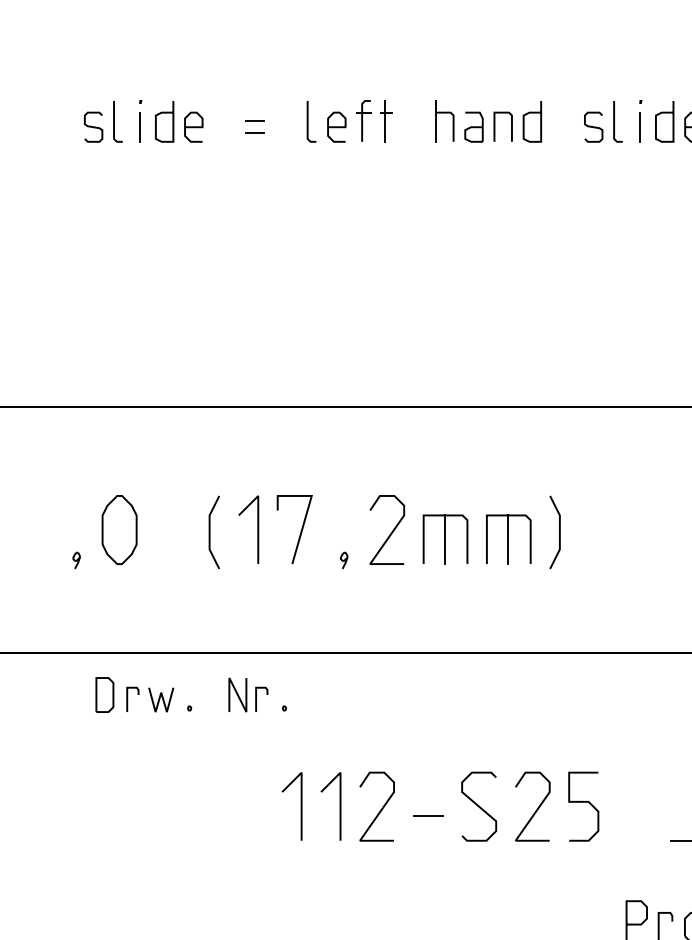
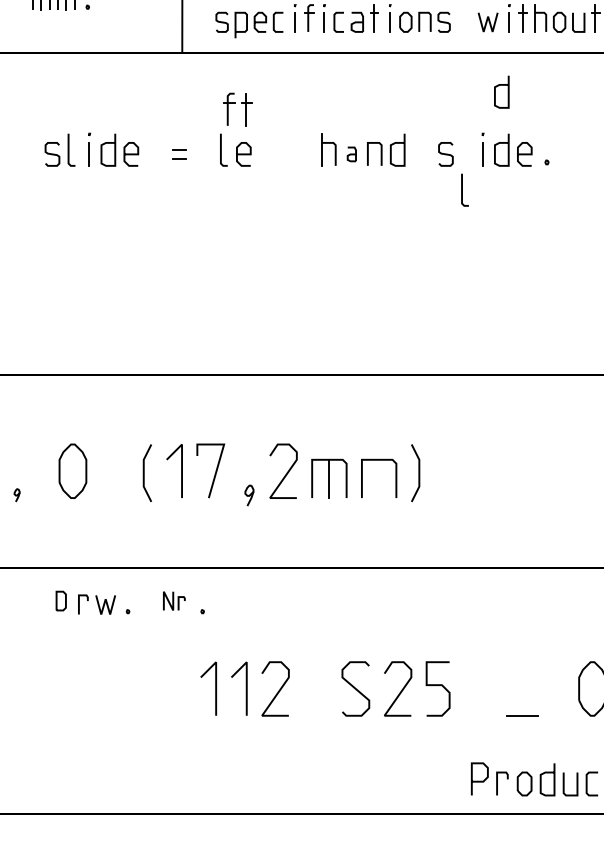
curve: (660, 40) -> (498, 86), added
part: (371, 113) -> (235, 103), moved
line: (614, 121) -> (462, 189), moved
part: (473, 127) -> (351, 154), size x0.6
line: (507, 539) -> (378, 478), removed
part: (344, 559) -> (249, 494), size x1.6
part: (75, 560) -> (16, 495), moved
part: (103, 694) -> (60, 600), size x0.7
part: (248, 694) -> (174, 600), size x0.7
line: (427, 816) -> (315, 696), removed

